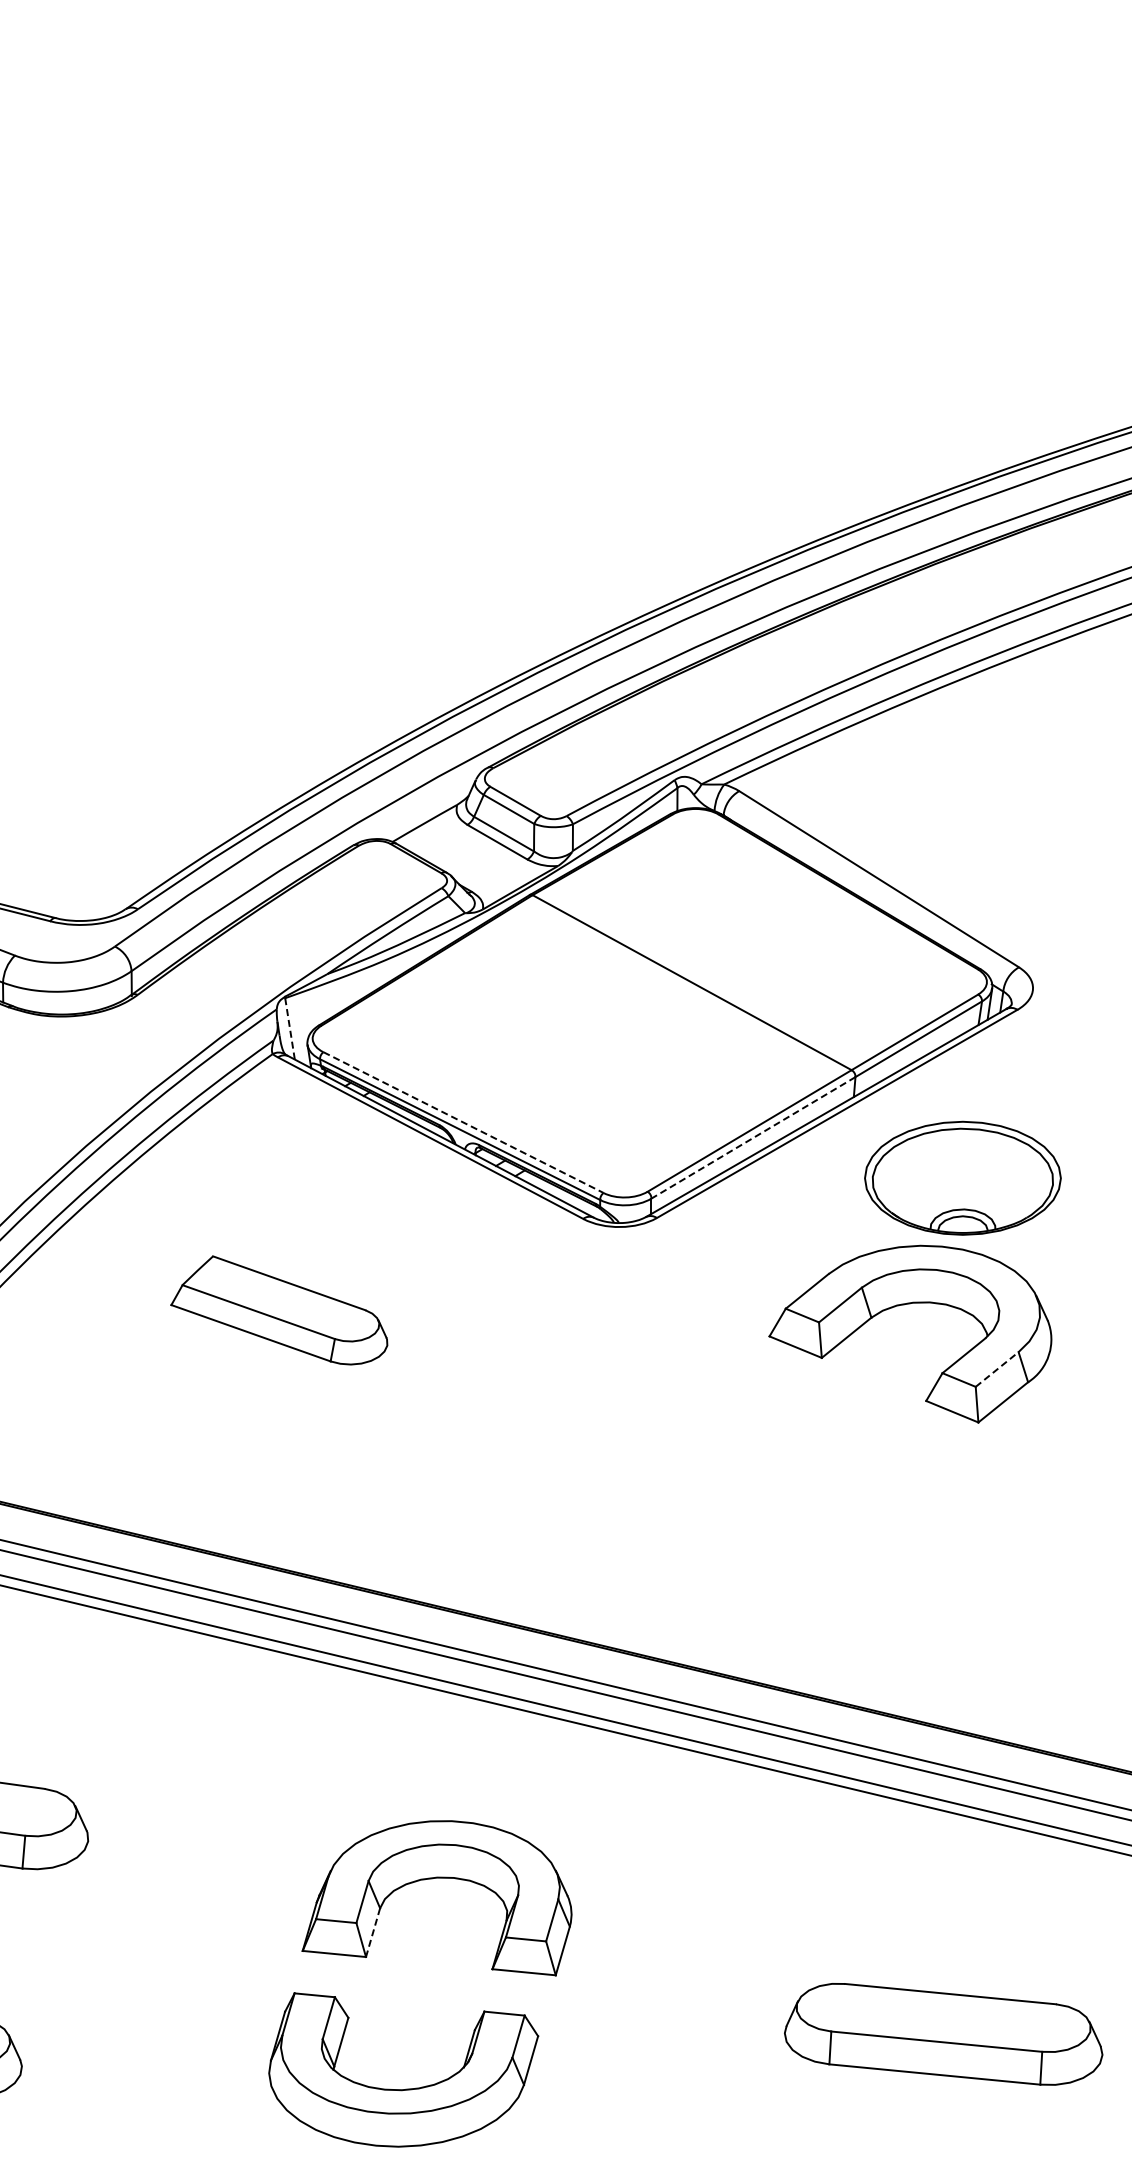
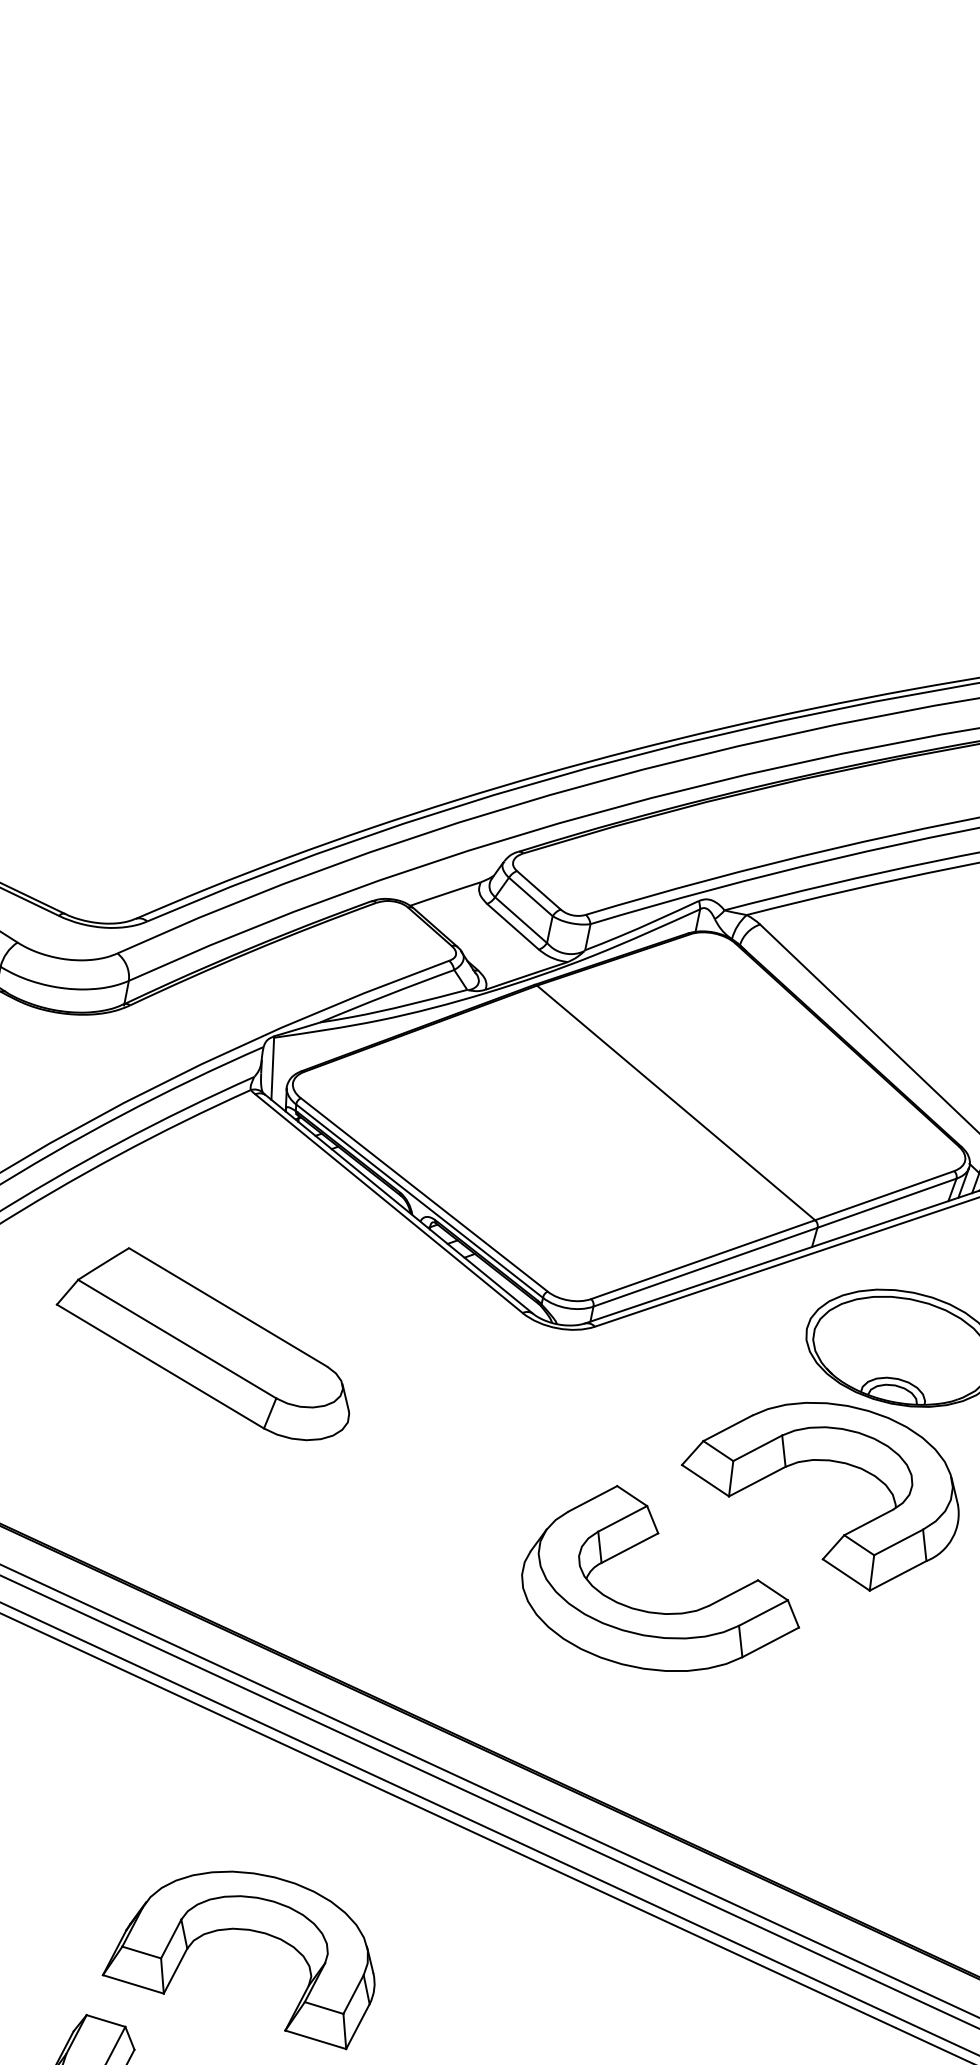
line: (290, 1029) -> (273, 1069), dashed -> solid
line: (463, 1122) -> (424, 1194), dashed -> solid
line: (753, 1137) -> (705, 1266), dashed -> solid
part: (279, 1310) -> (206, 1342), size x1.43
line: (997, 1369) -> (898, 1542), dashed -> solid
part: (782, 1484) -> (665, 1612), added
line: (372, 1933) -> (174, 1971), dashed -> solid

